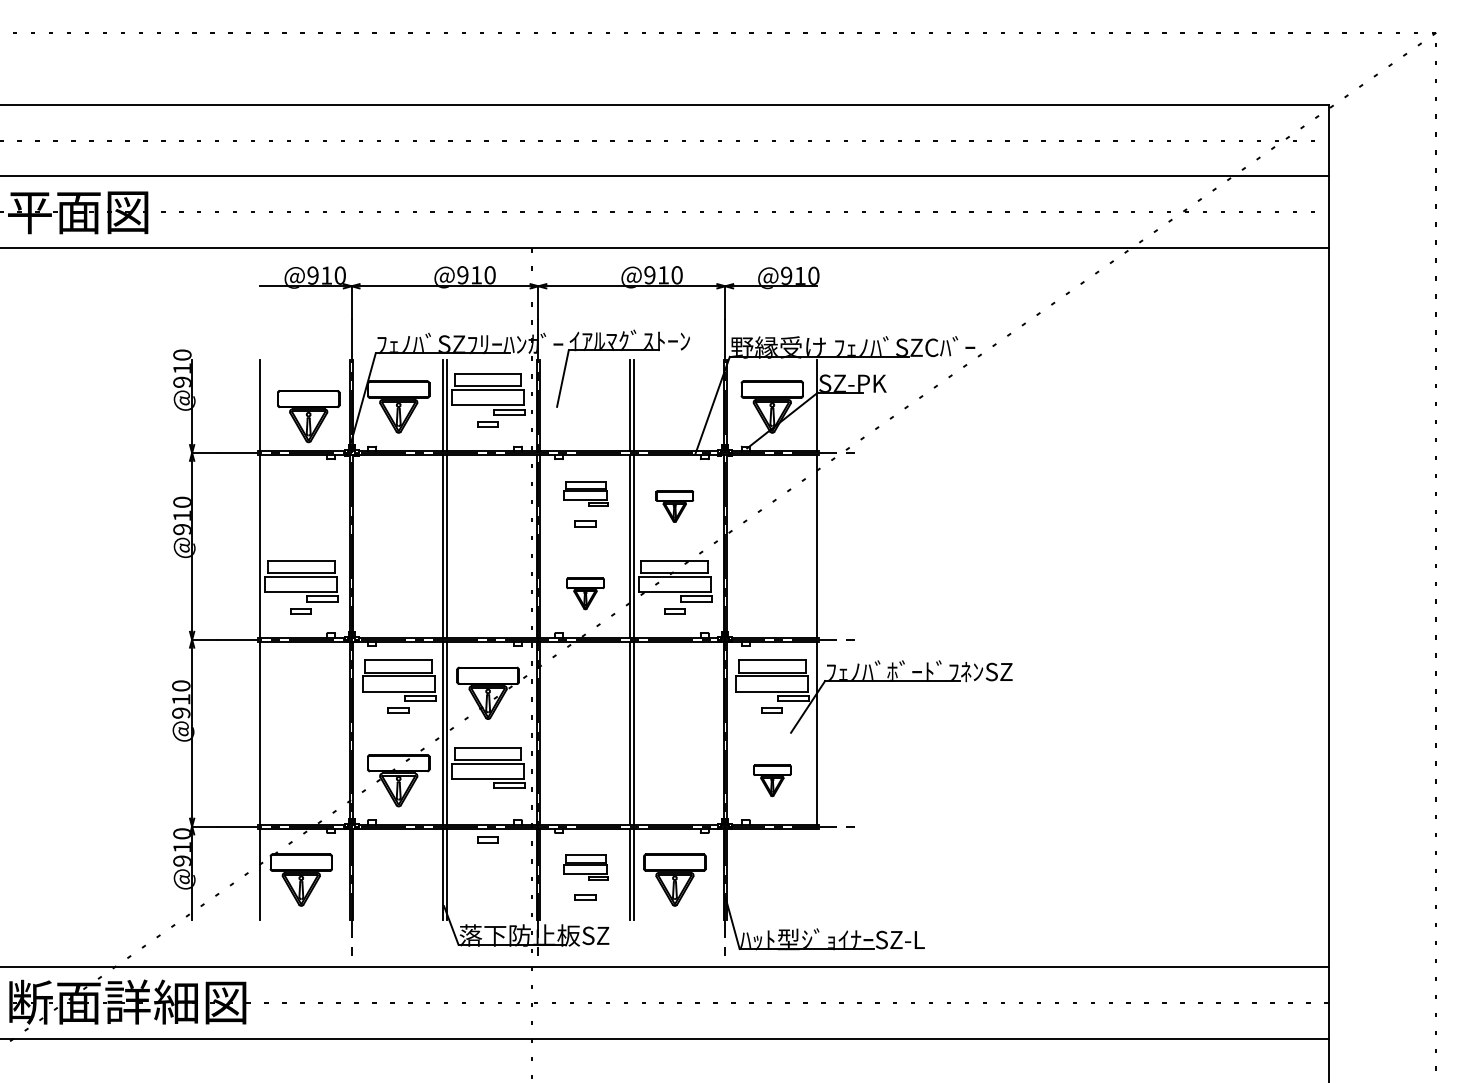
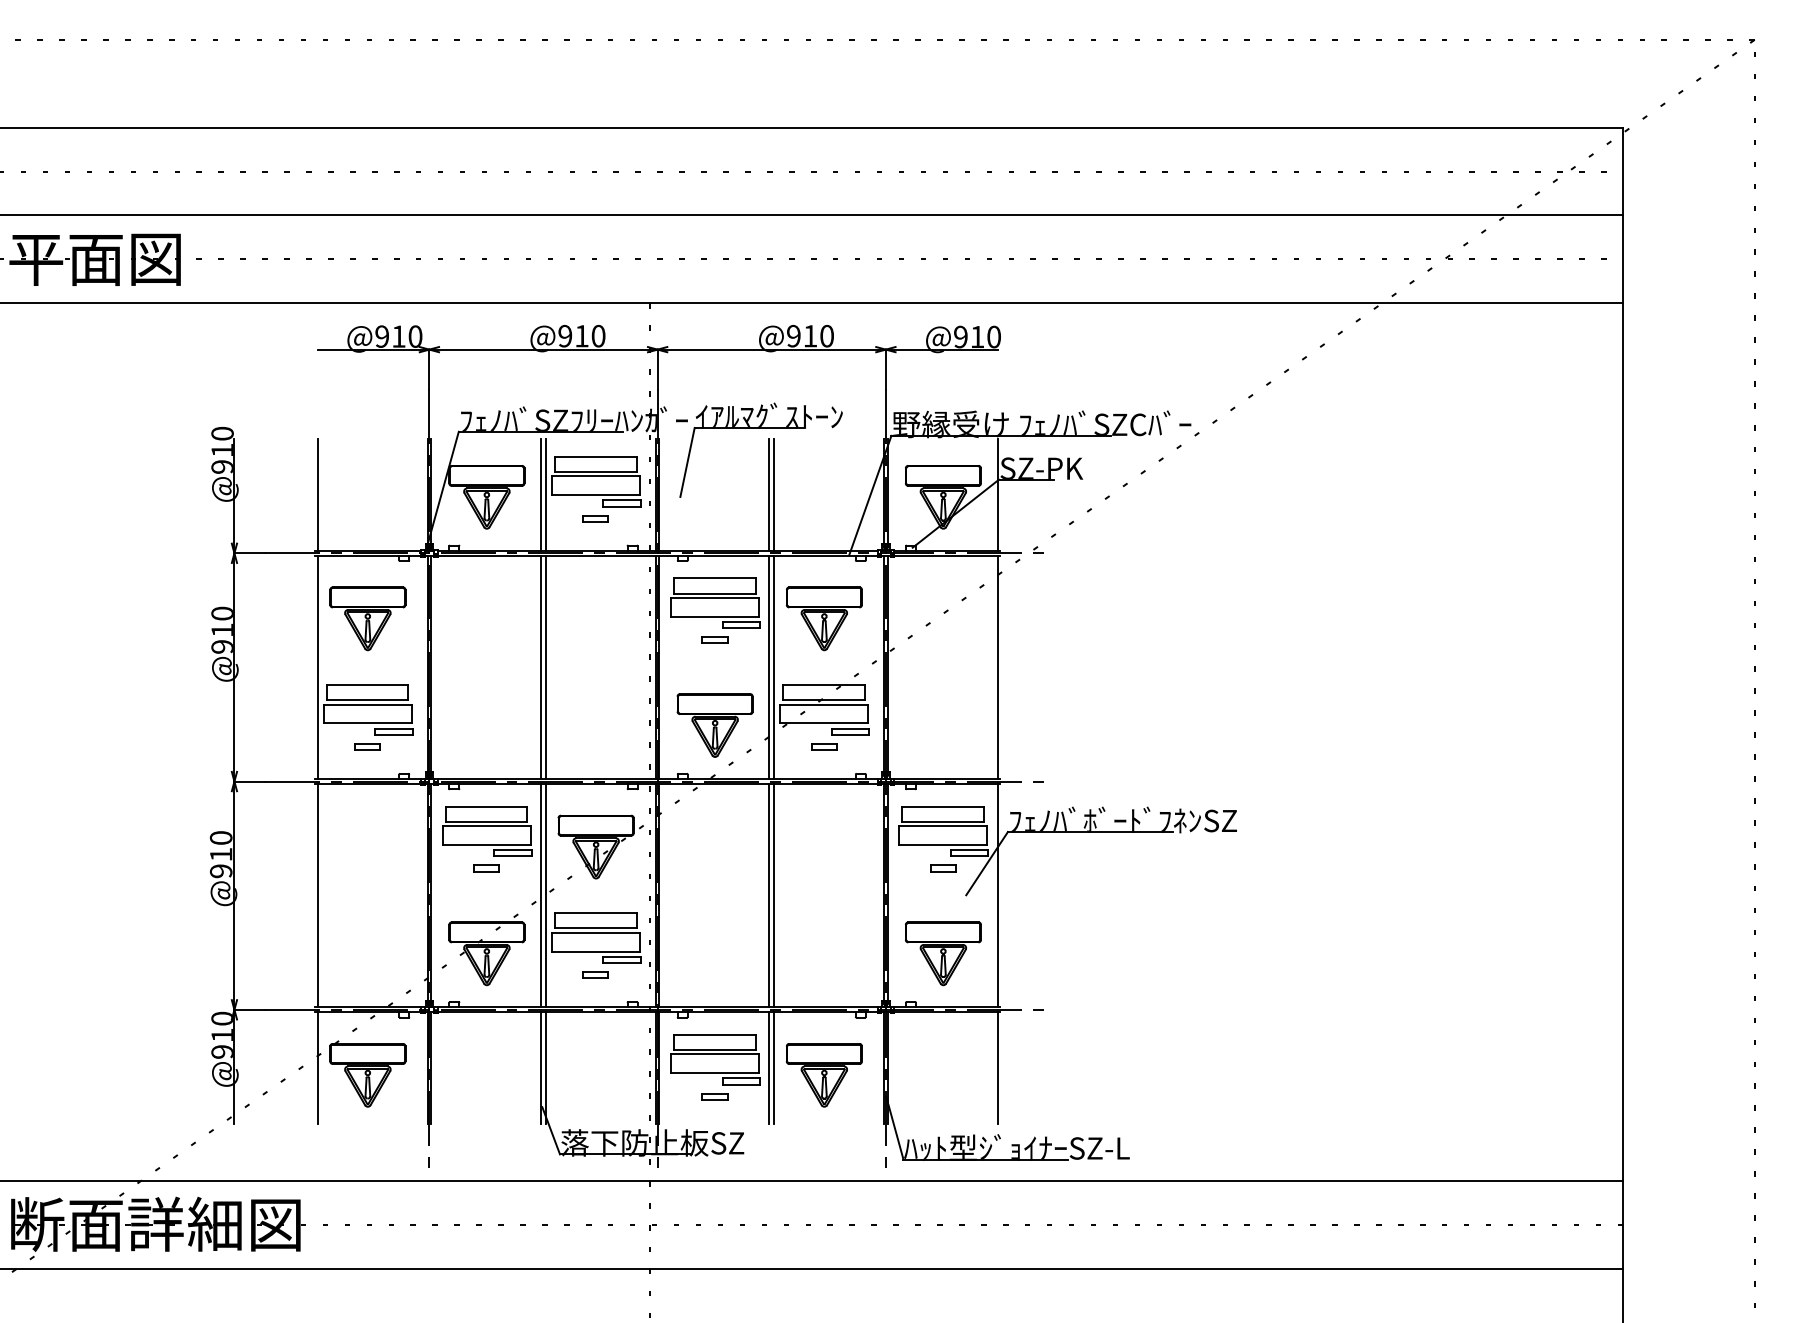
part: (308, 416) -> (367, 618), moved
part: (585, 493) -> (715, 602), size x1.67
part: (674, 506) -> (823, 618), size x1.67
part: (585, 593) -> (714, 725), size x1.67
part: (772, 780) -> (943, 953), size x1.67
part: (487, 839) -> (595, 974), moved
part: (585, 867) -> (715, 1059), size x1.67
line: (816, 873) -> (997, 1067), added

